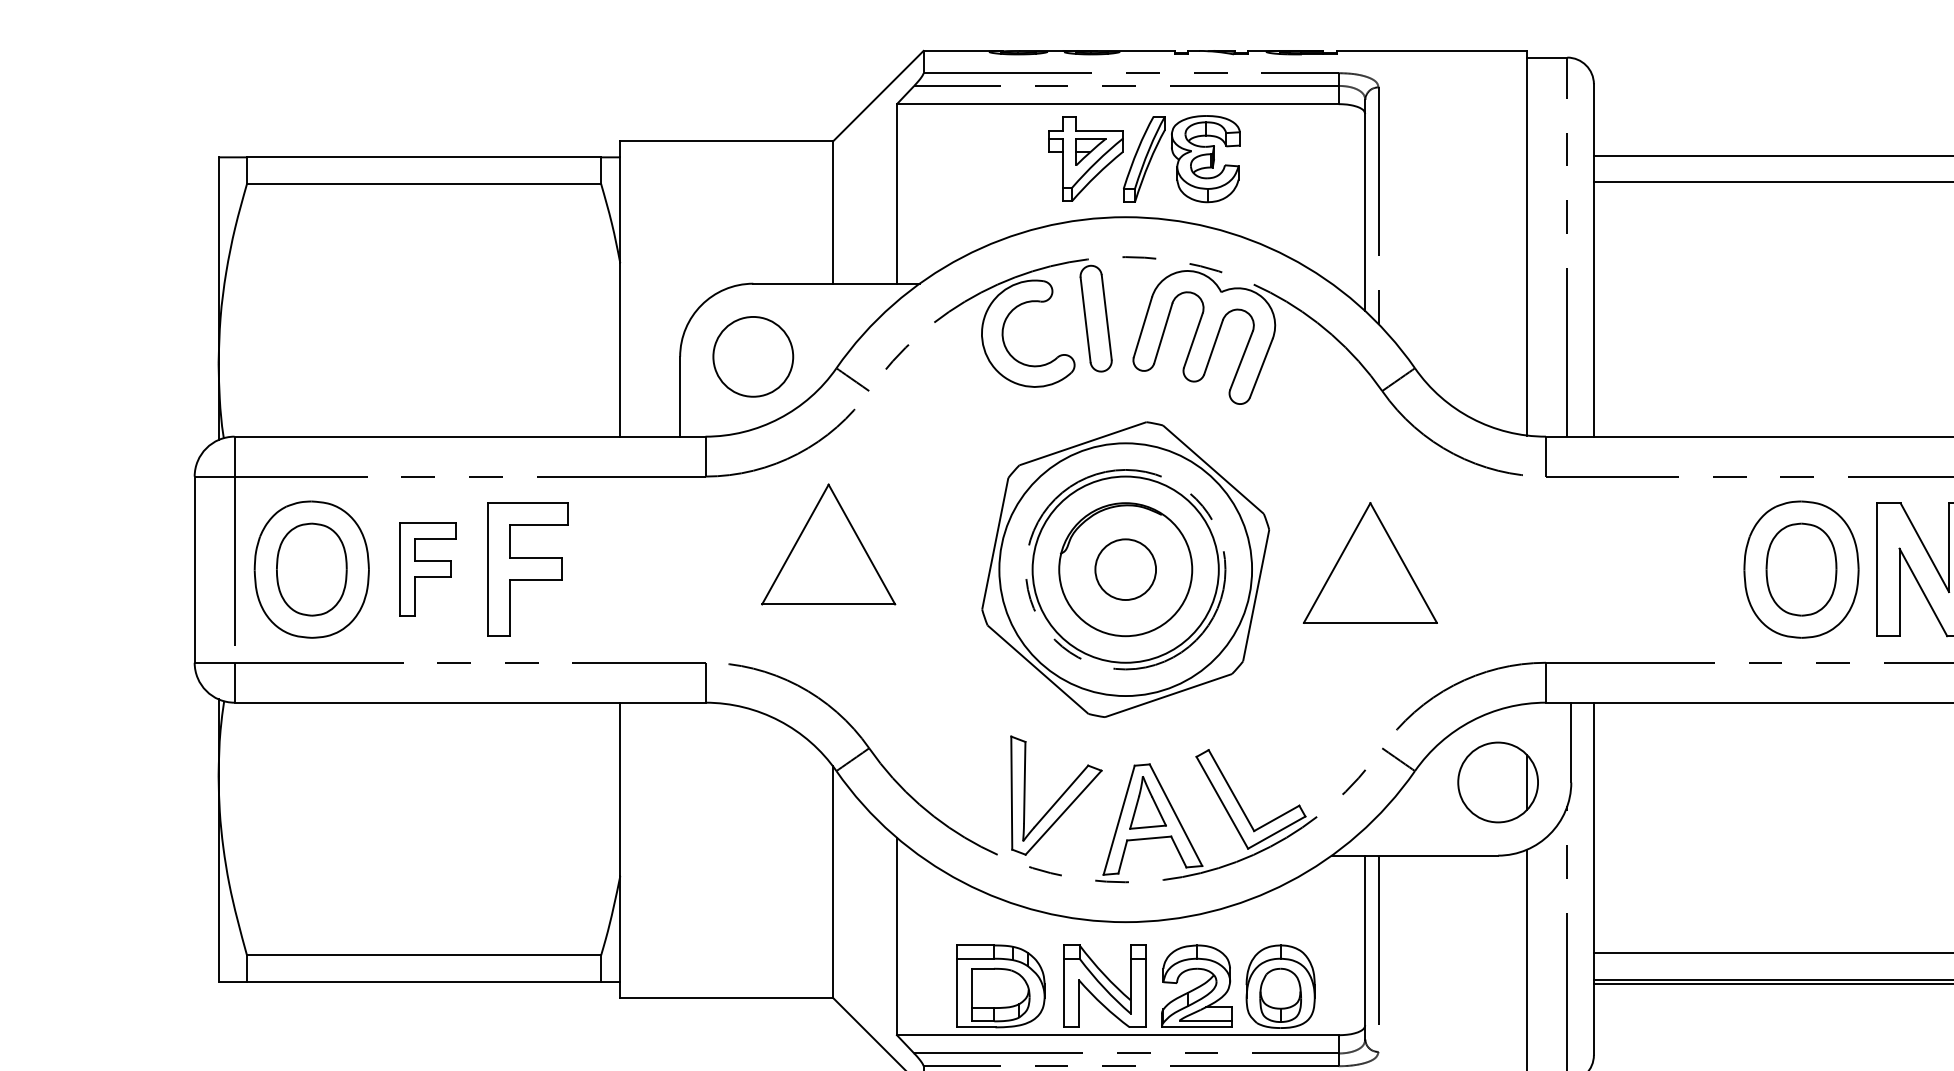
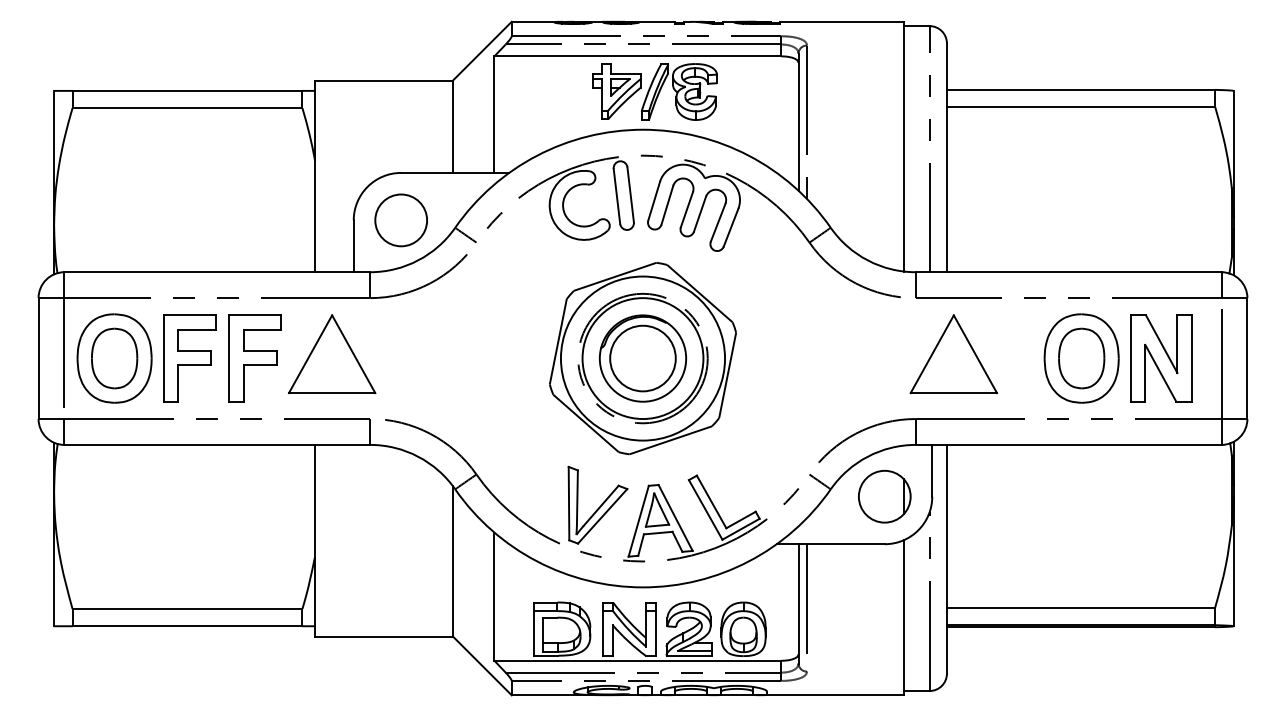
part: (827, 544) -> (331, 354), moved
part: (1369, 563) -> (953, 354), moved
part: (427, 569) -> (189, 358), size x1.43
circle: (1124, 569) -> (642, 358), size x1.67

